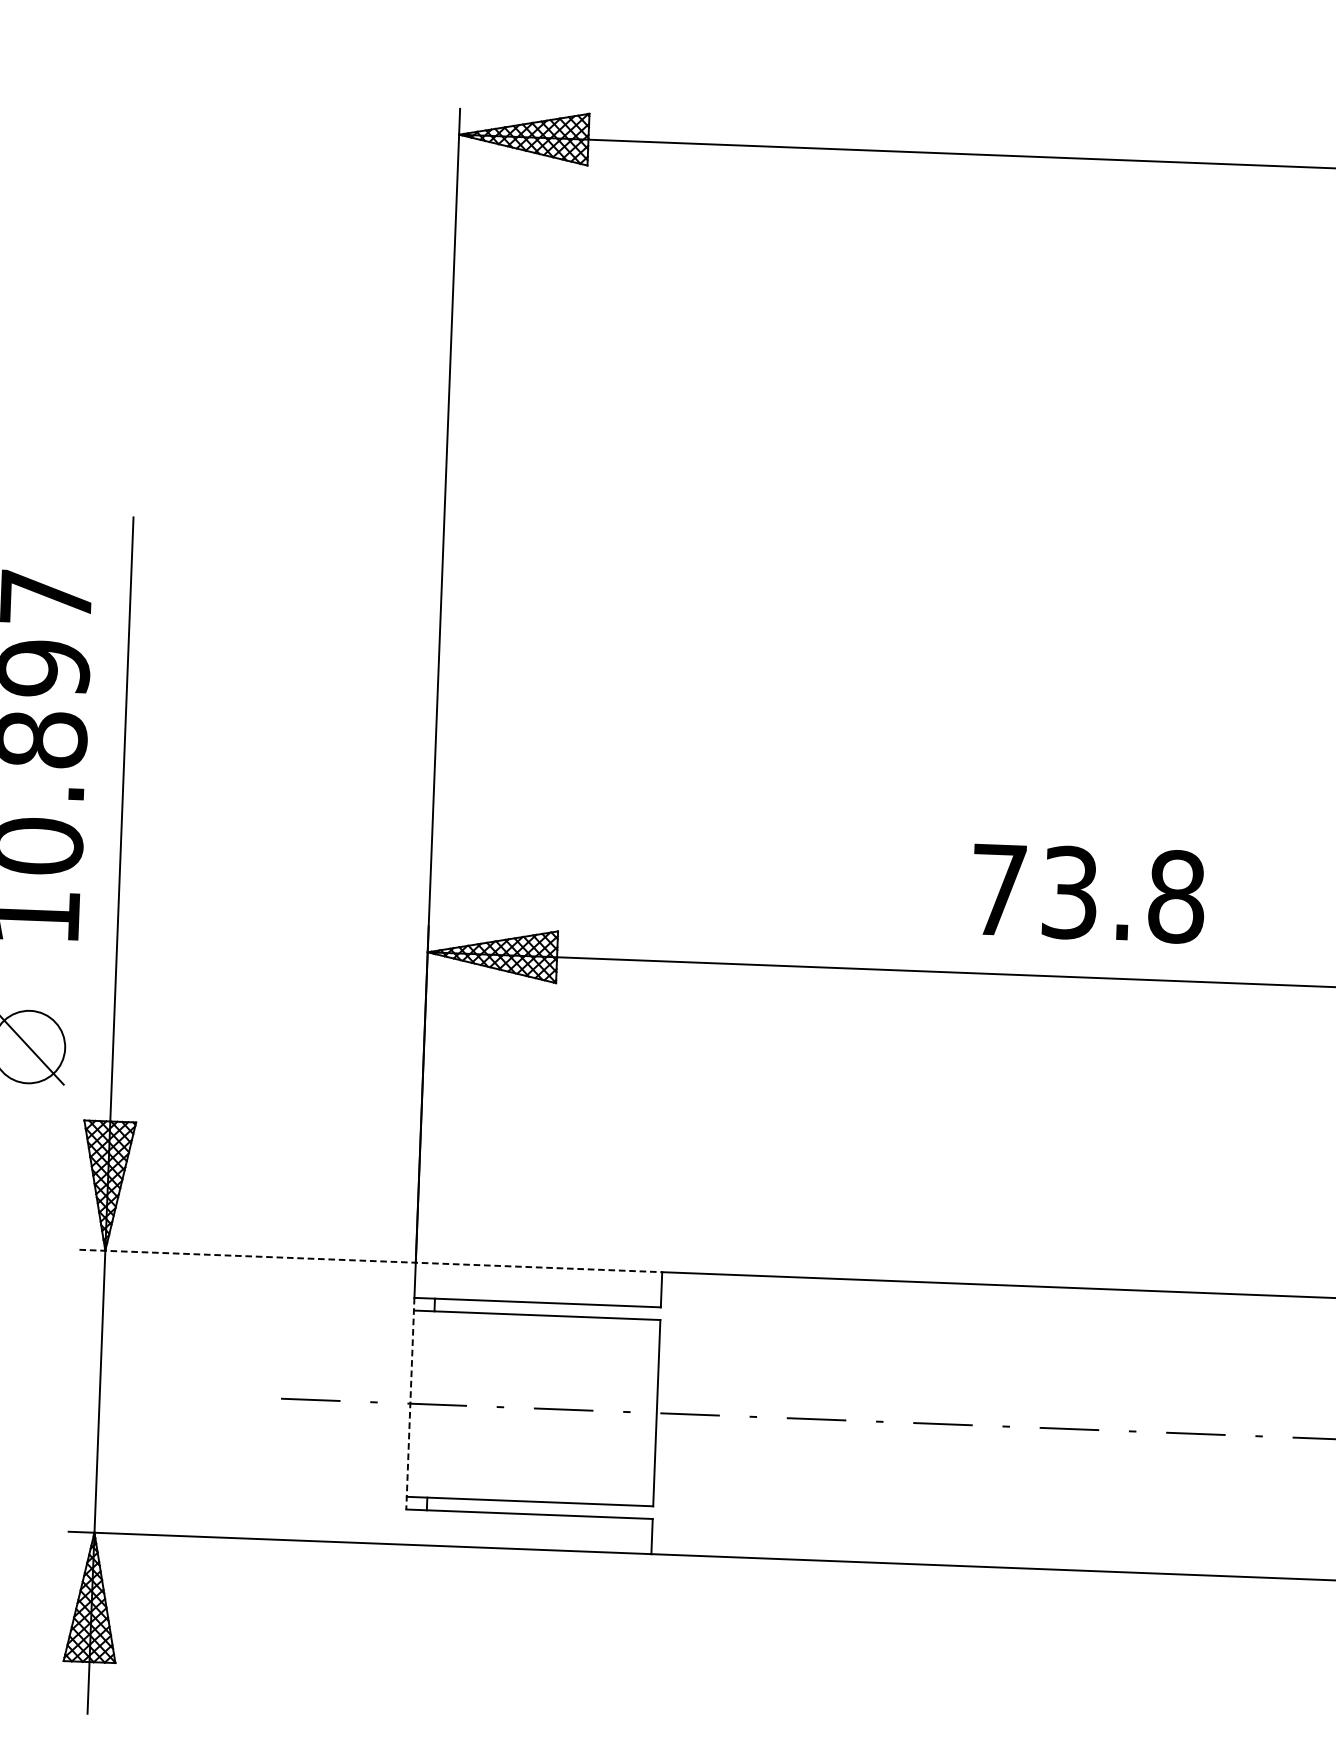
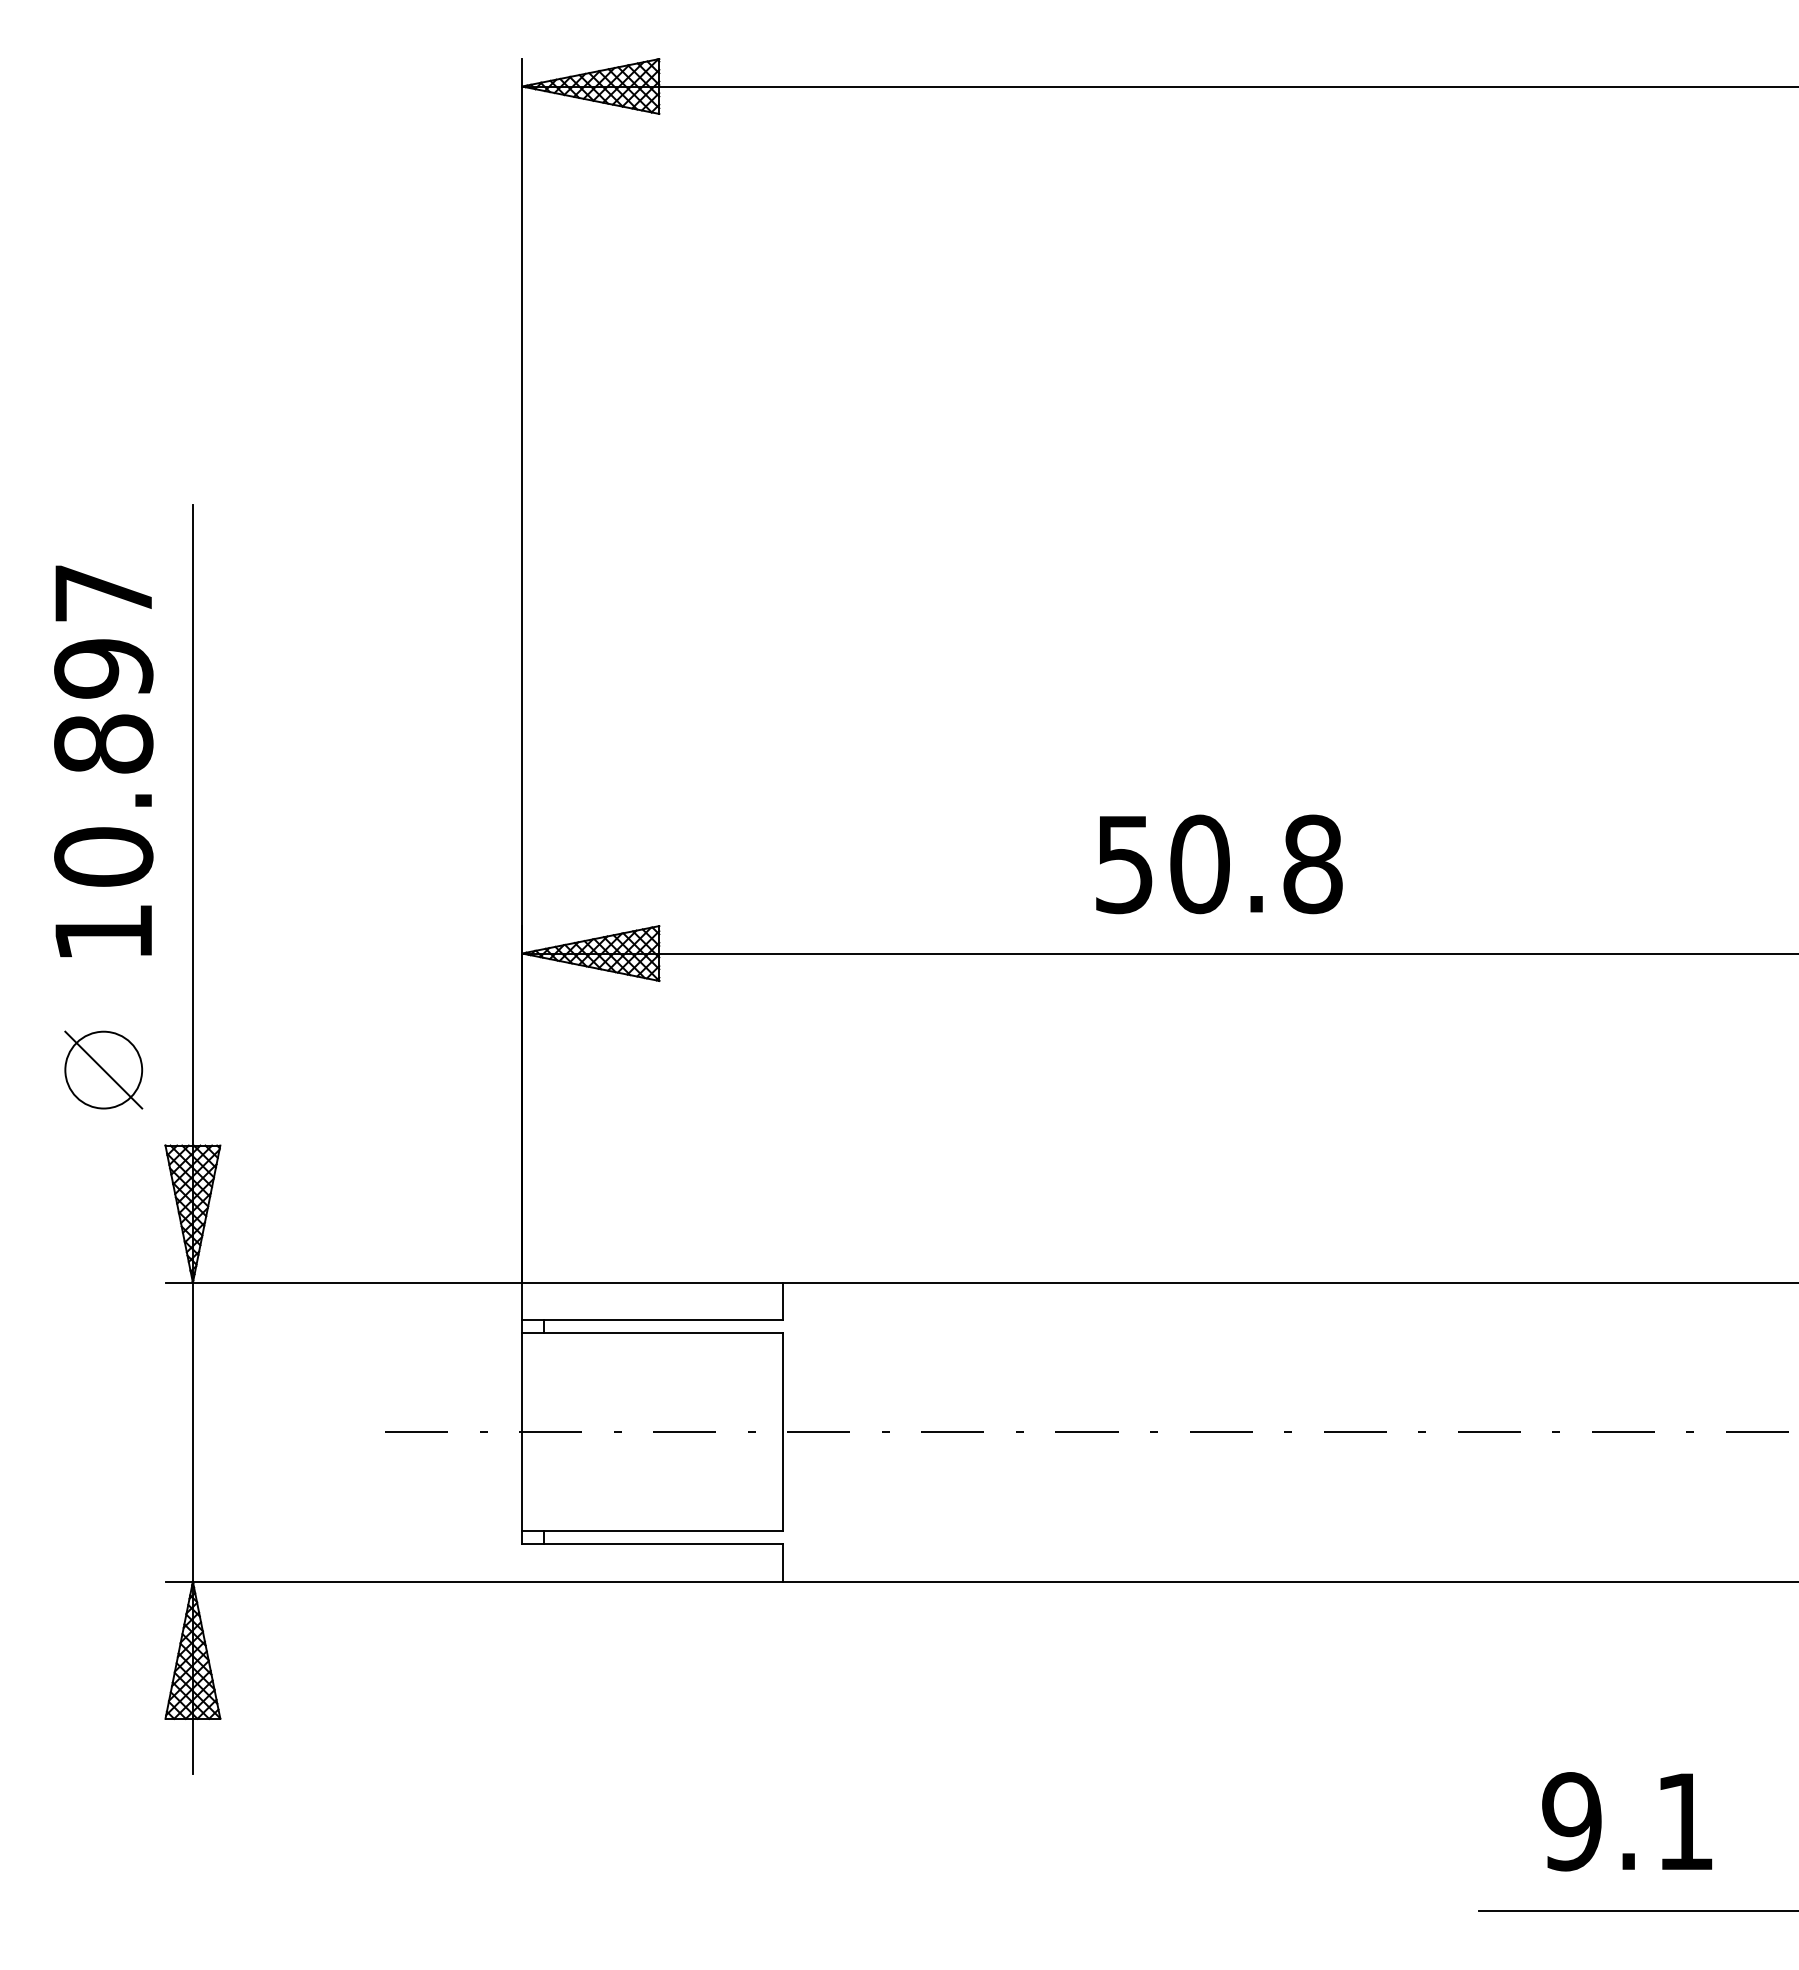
text: (1034, 891) -> (1162, 864), 73.8 -> 50.8
line: (370, 1260) -> (474, 1282), dashed -> solid
line: (410, 1403) -> (522, 1432), dashed -> solid

